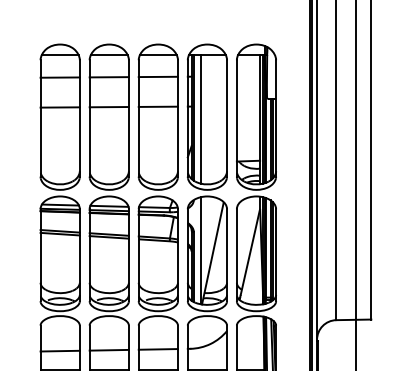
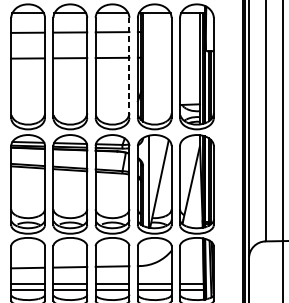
line: (177, 117) -> (129, 67), solid -> dashed
line: (200, 119) -> (148, 68), removed

